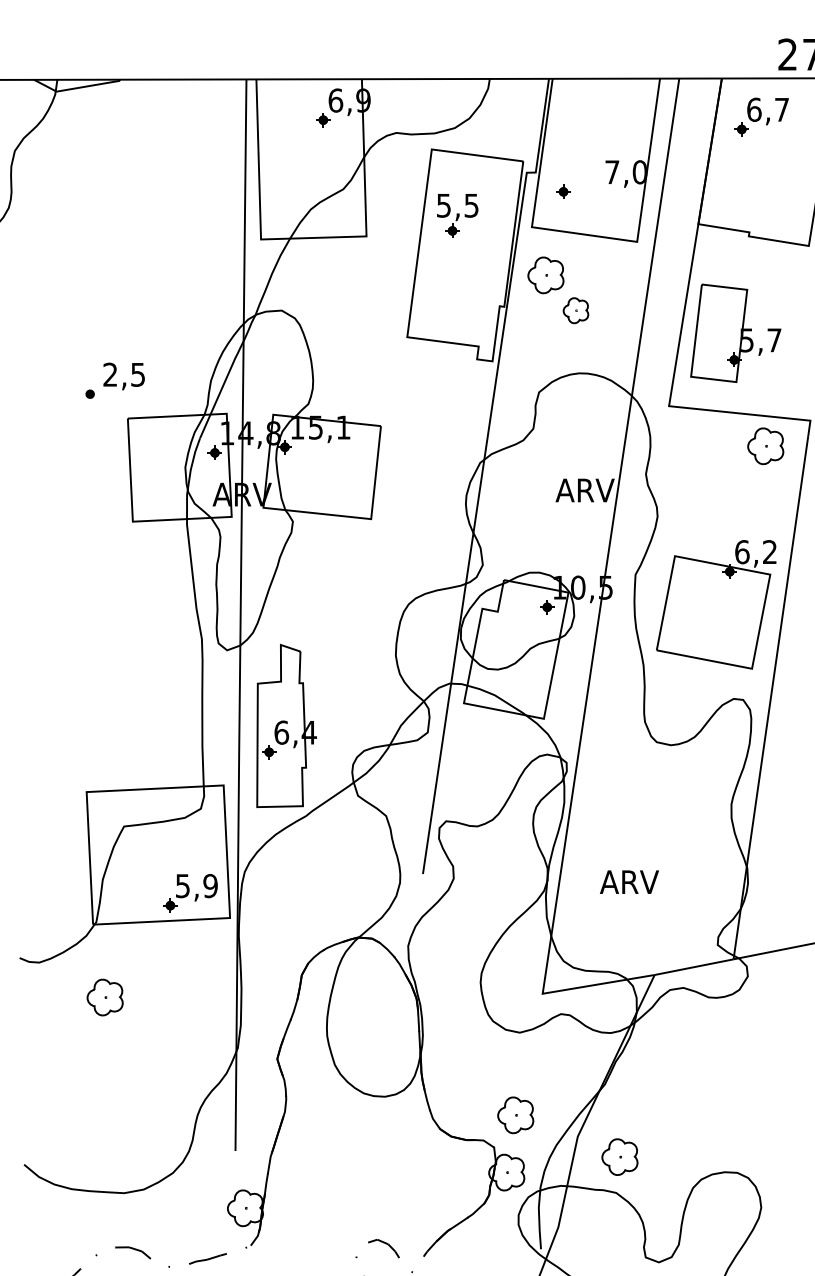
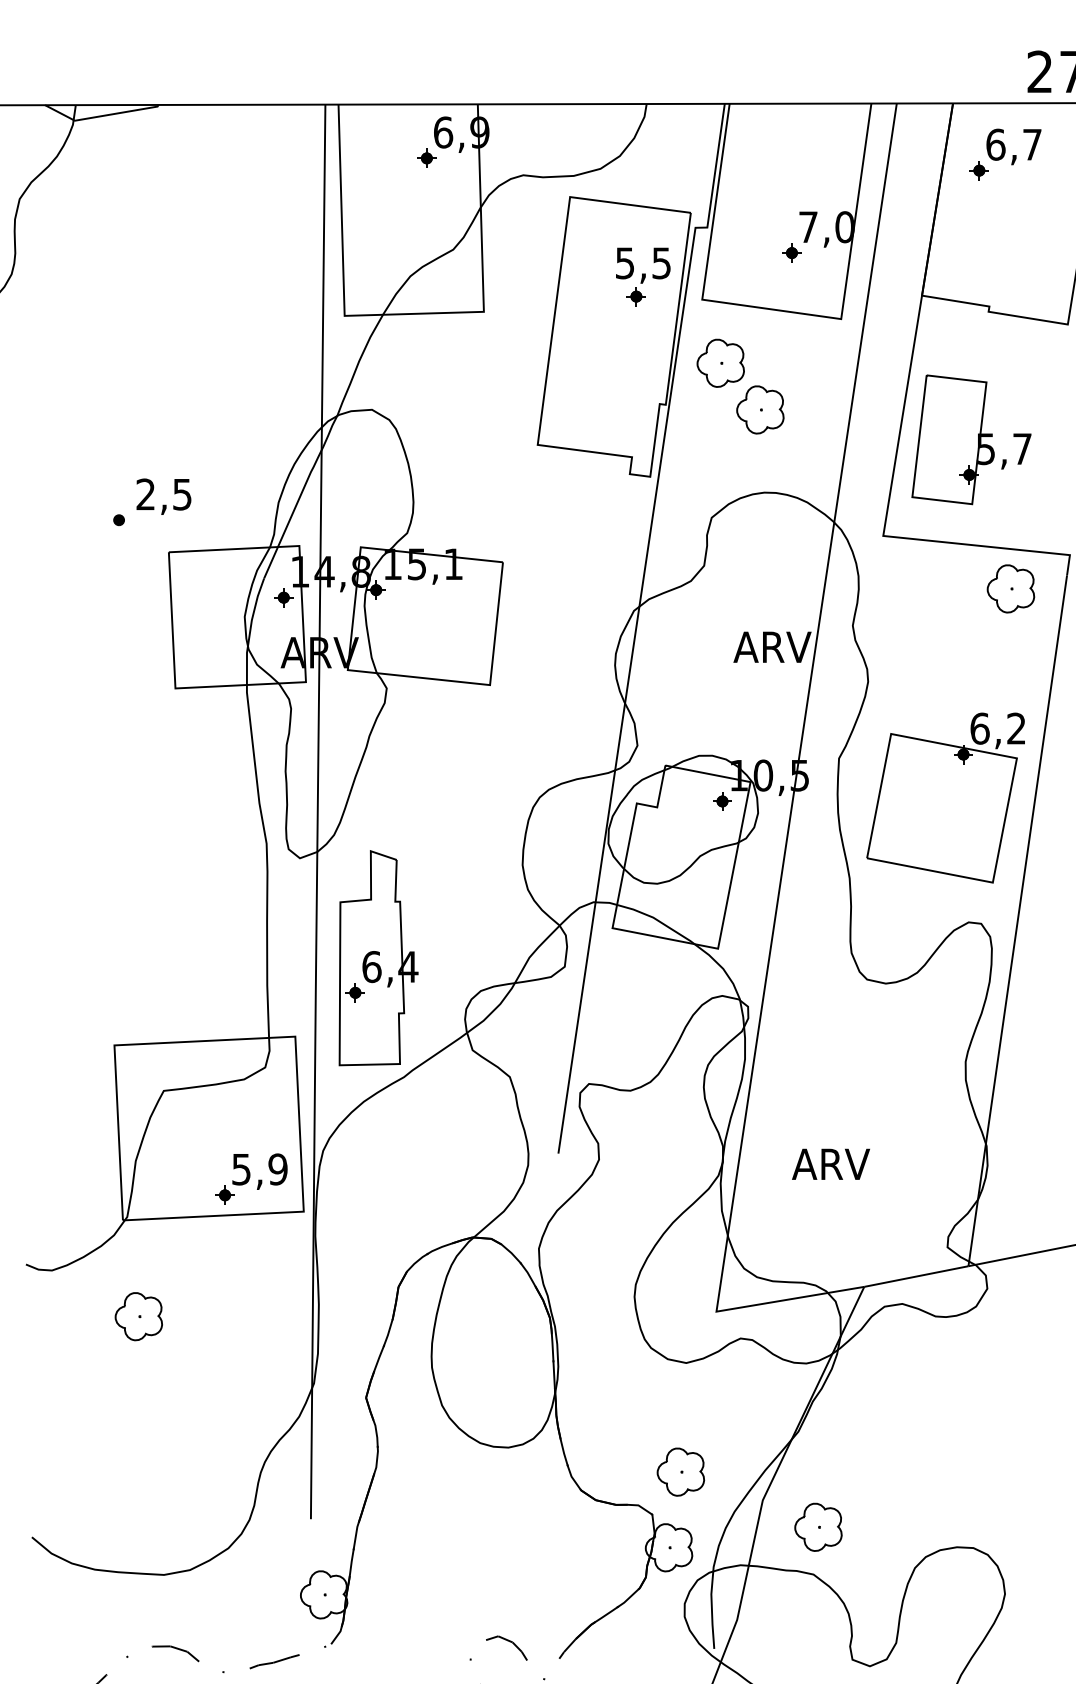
part: (563, 191) -> (791, 252), moved
part: (457, 215) -> (643, 276), moved
part: (576, 310) -> (760, 409), size x1.43

